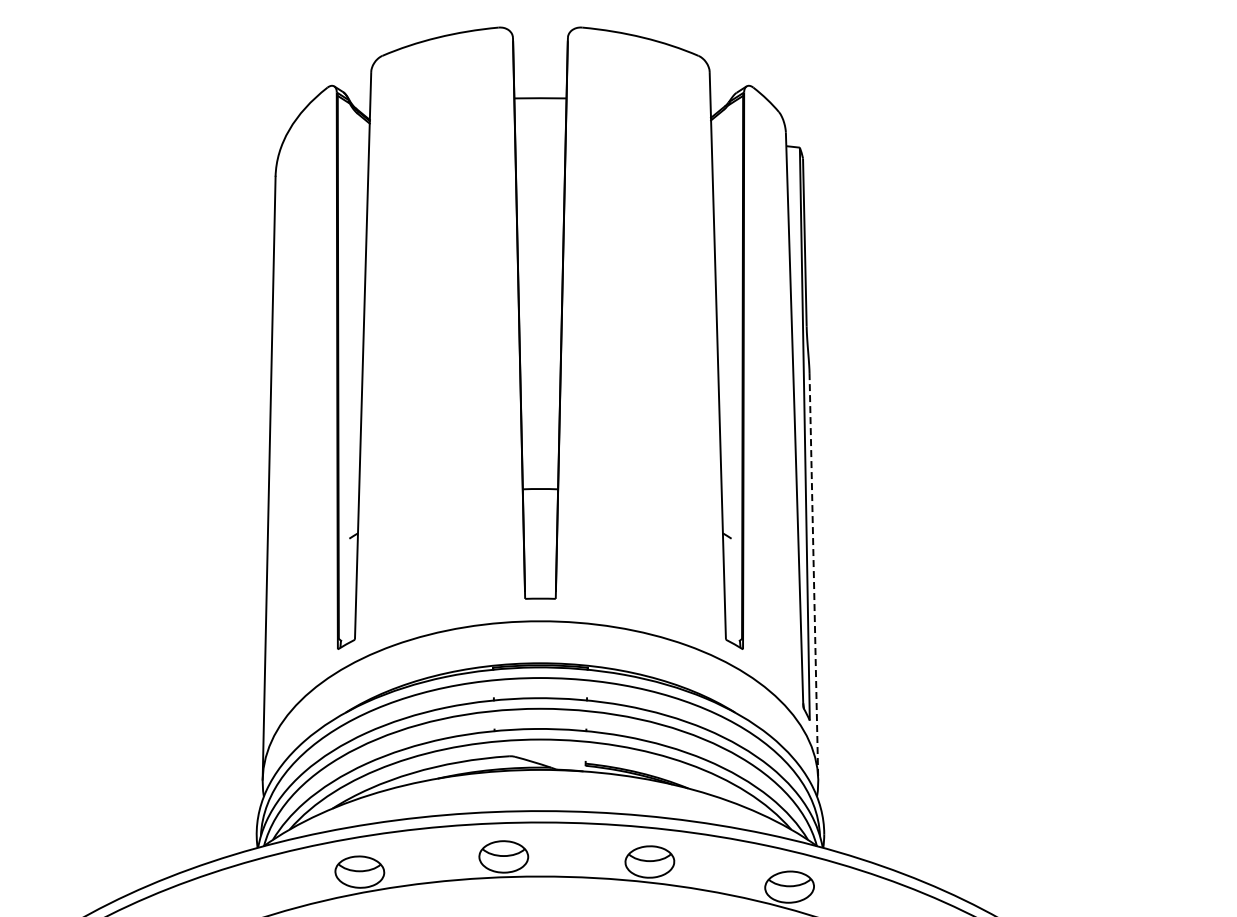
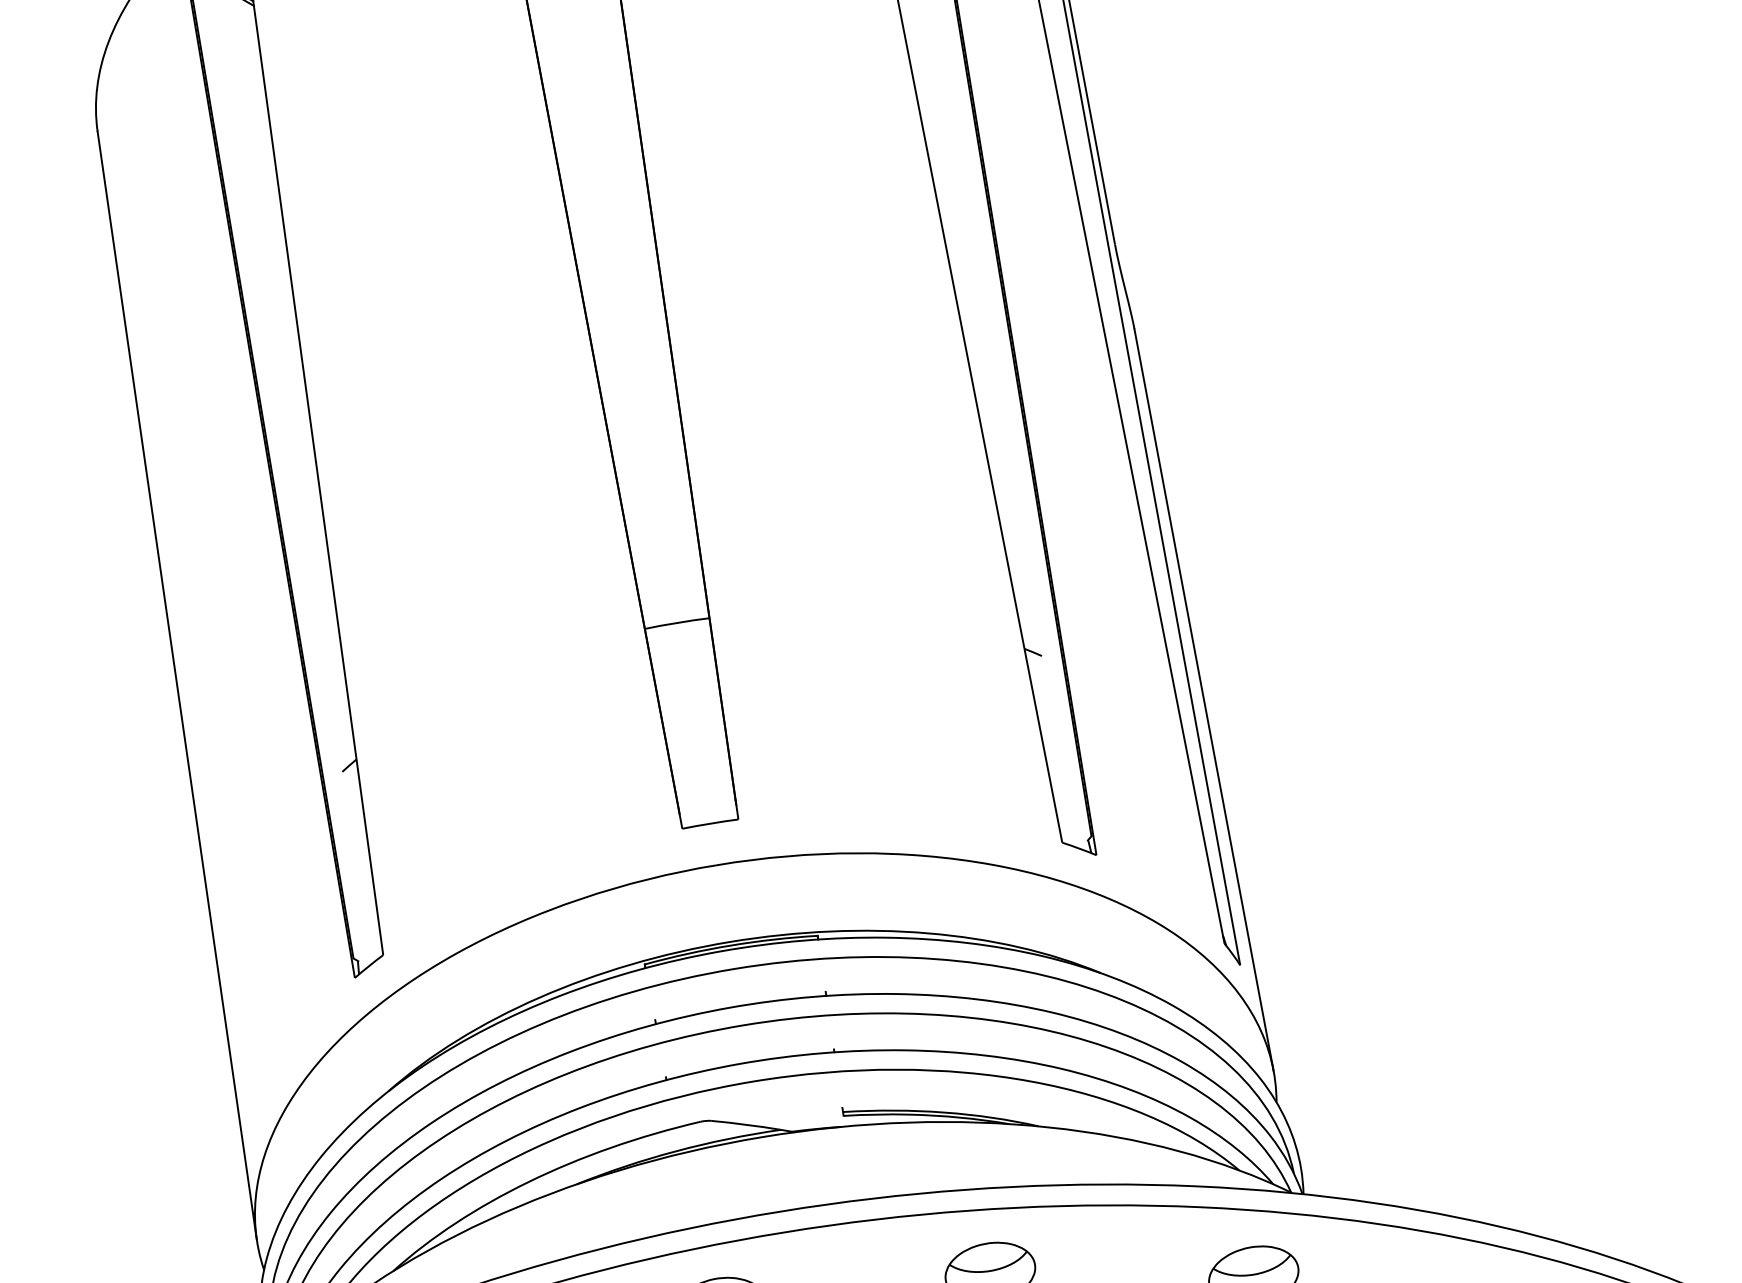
line: (813, 576) -> (1203, 700), dashed -> solid

